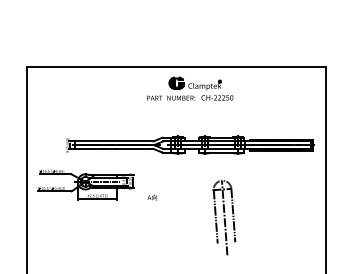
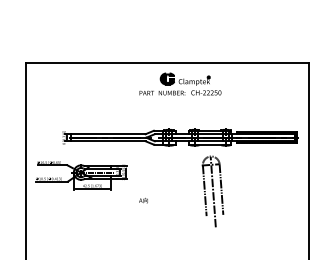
text: (152, 197) -> (143, 200), moved
part: (223, 217) -> (212, 191), moved

